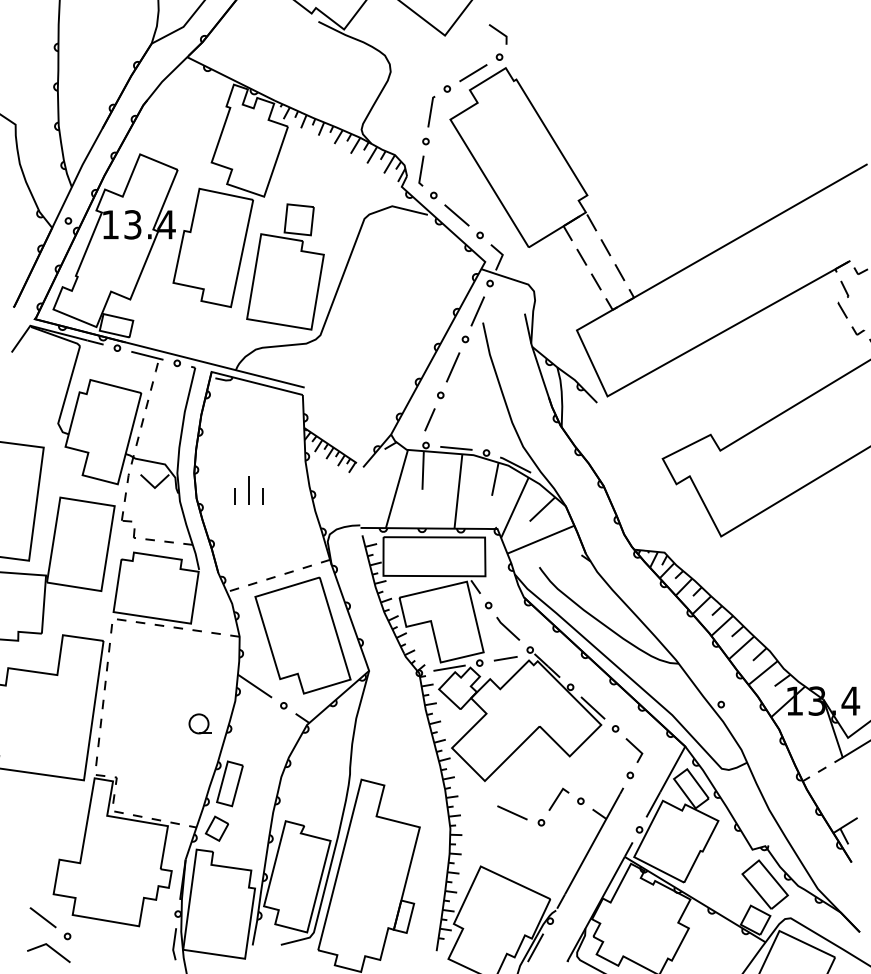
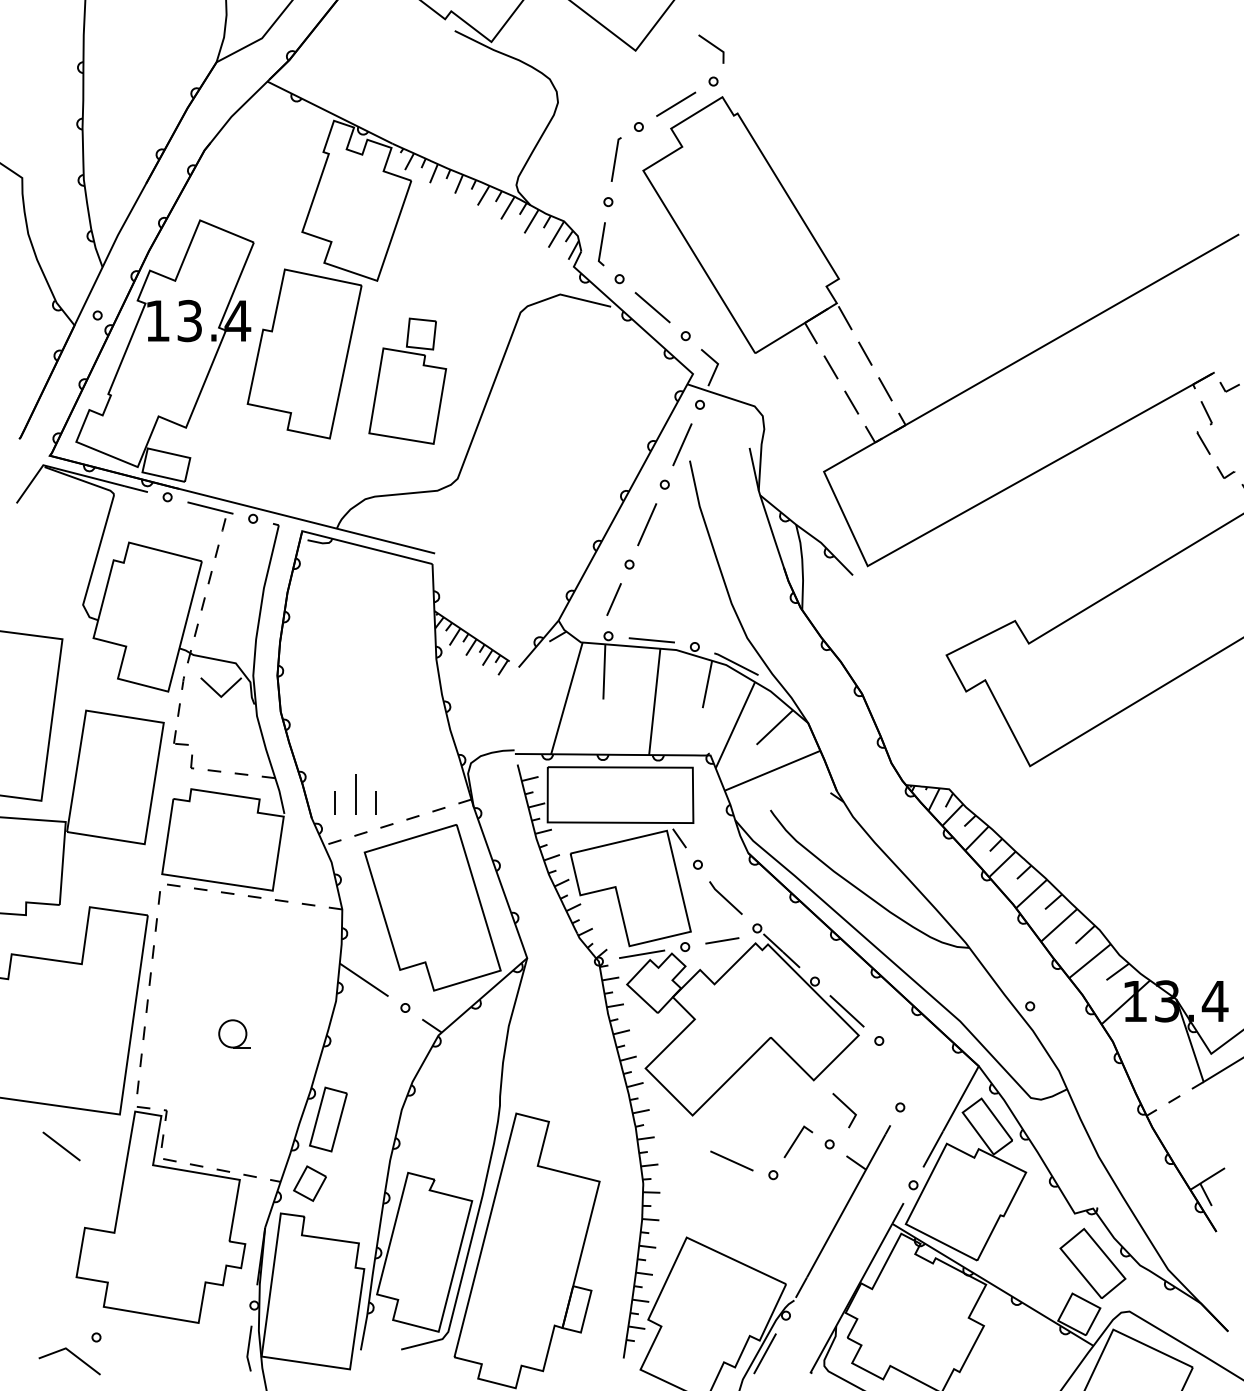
part: (285, 266) -> (407, 380), size x0.7
part: (248, 490) -> (354, 794), moved
part: (199, 723) -> (233, 1033), moved
line: (635, 748) -> (846, 1107), moved
line: (42, 917) -> (60, 1146), moved

